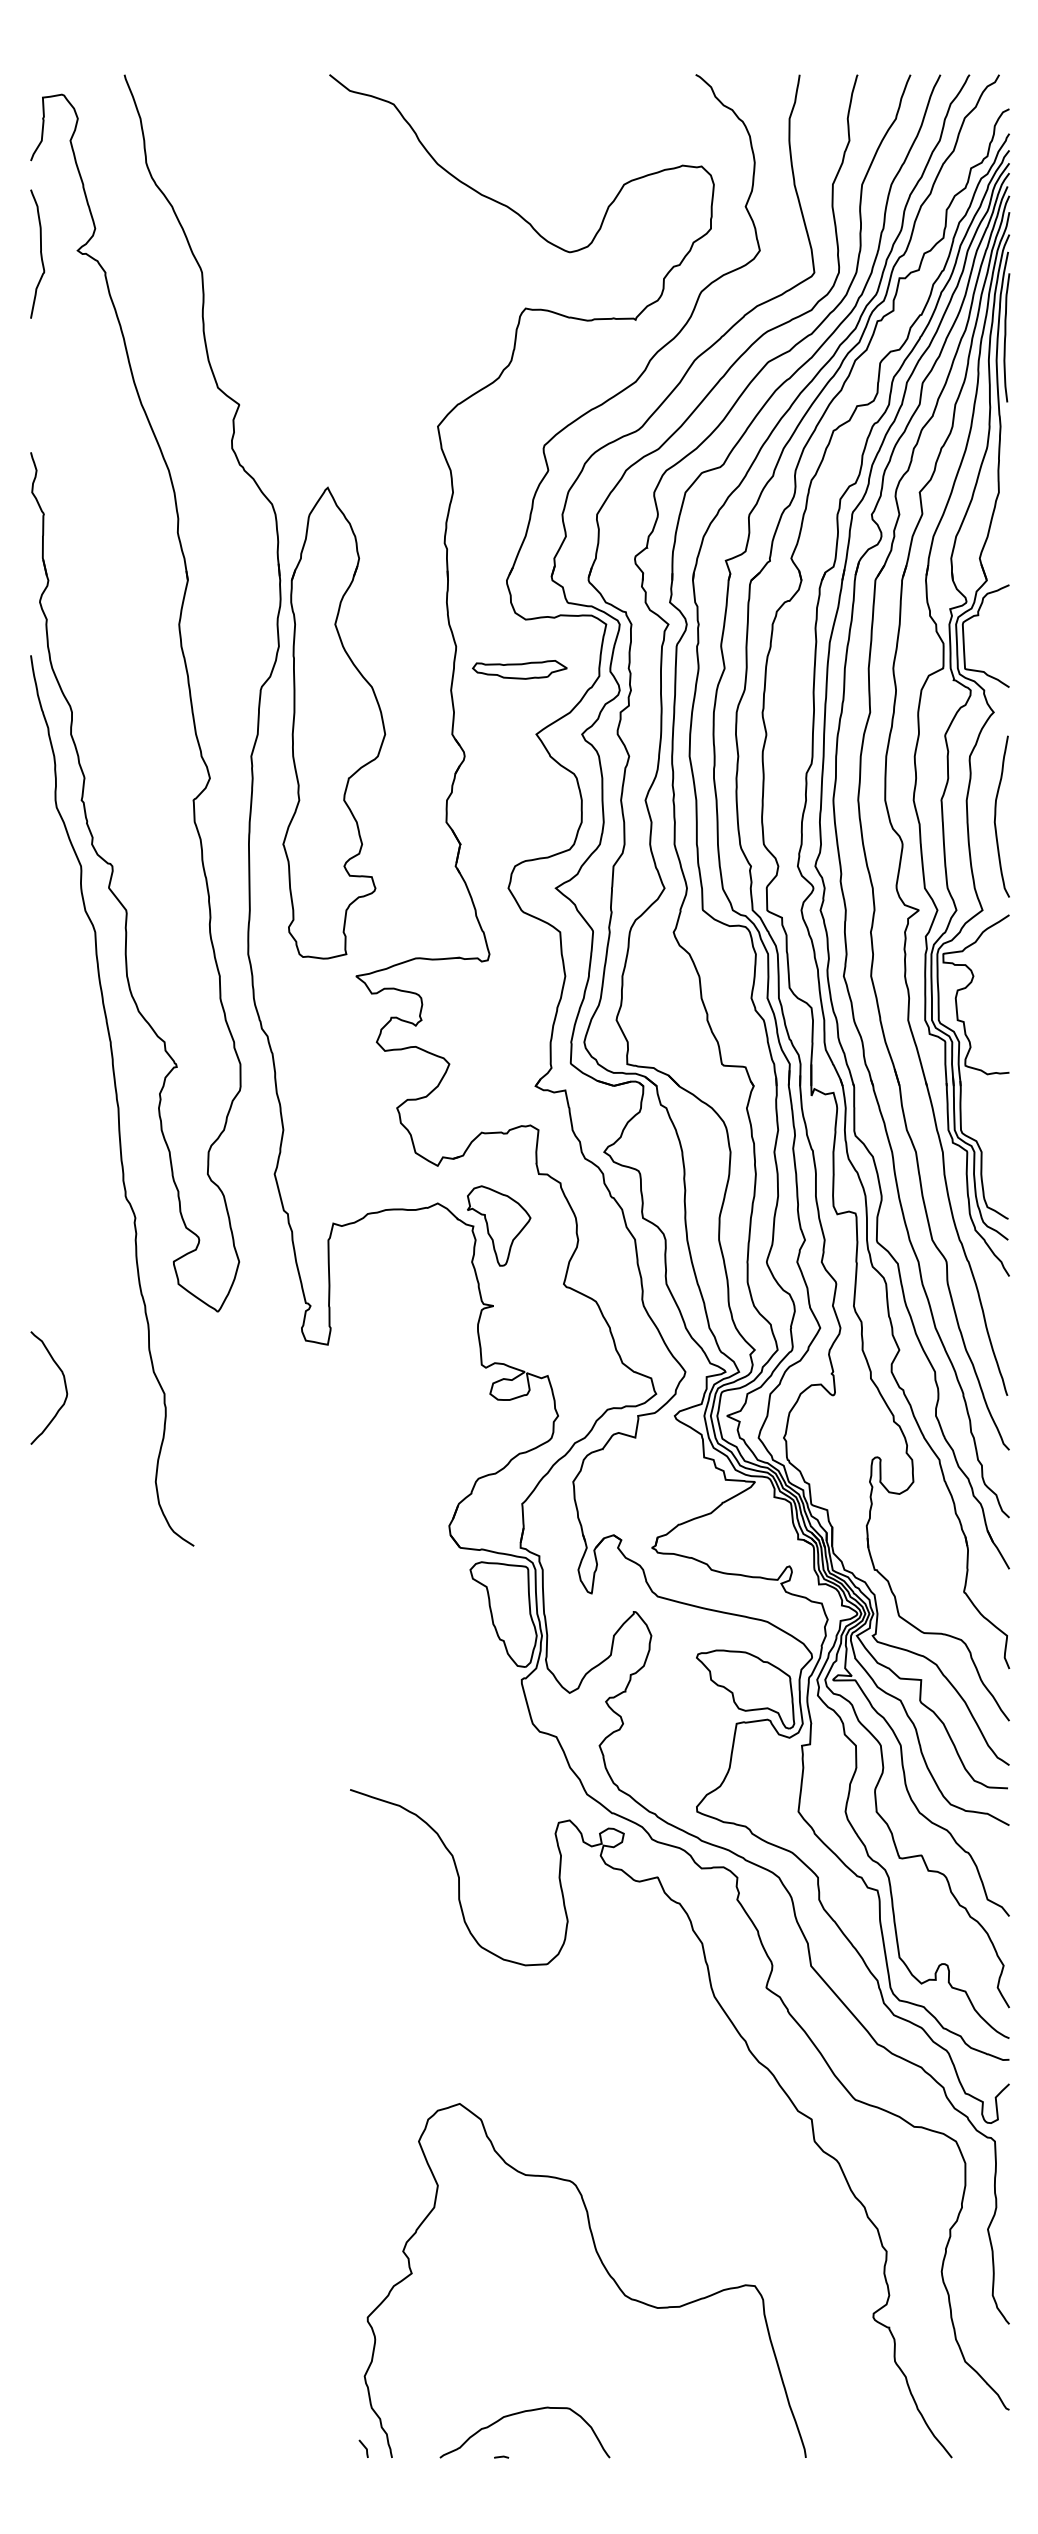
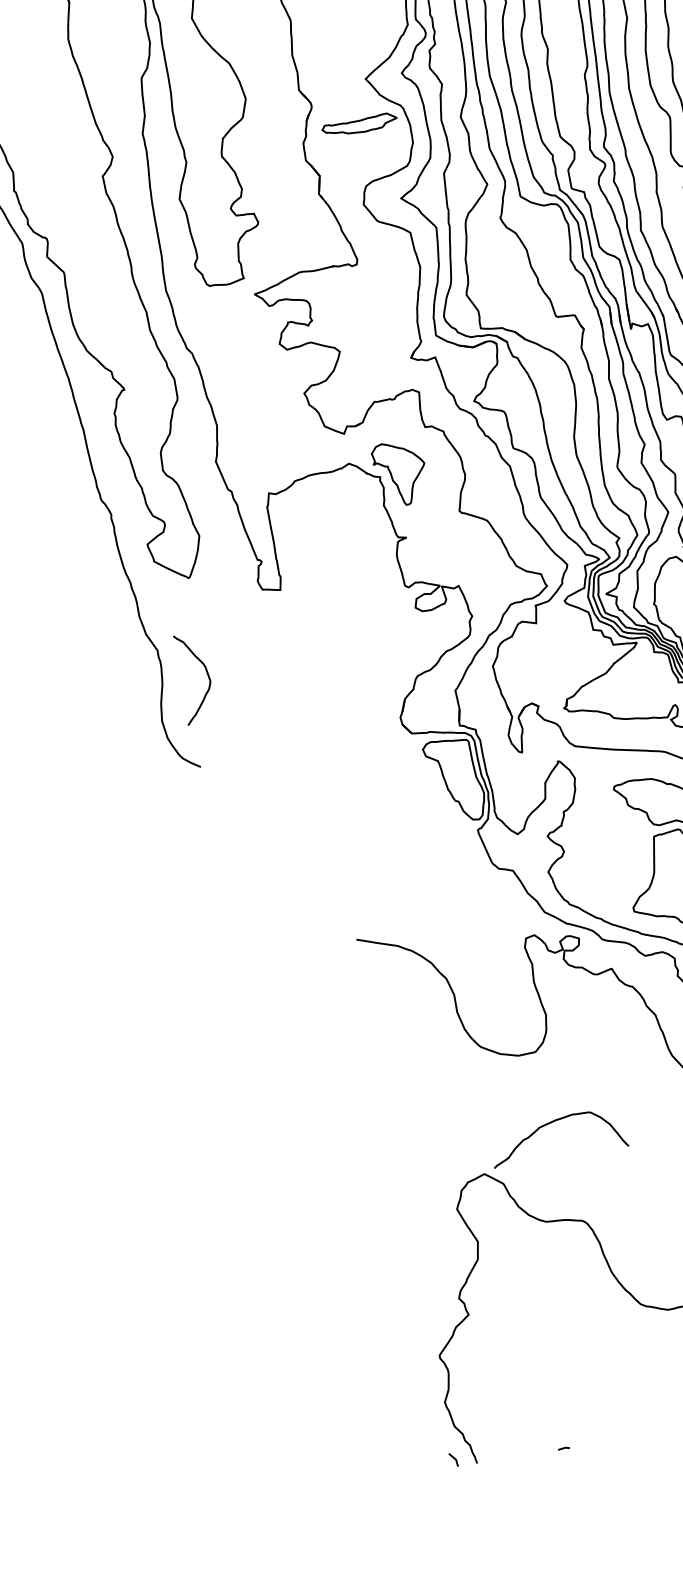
part: (519, 669) -> (359, 124), moved
curve: (64, 1385) -> (207, 674), moved
curve: (521, 2413) -> (553, 1122), moved

